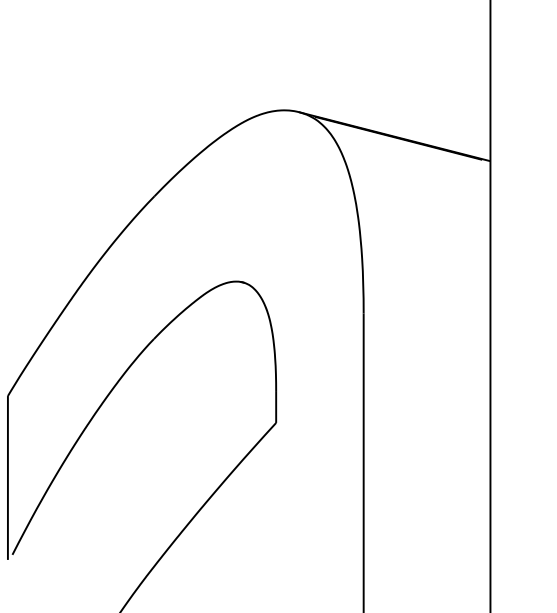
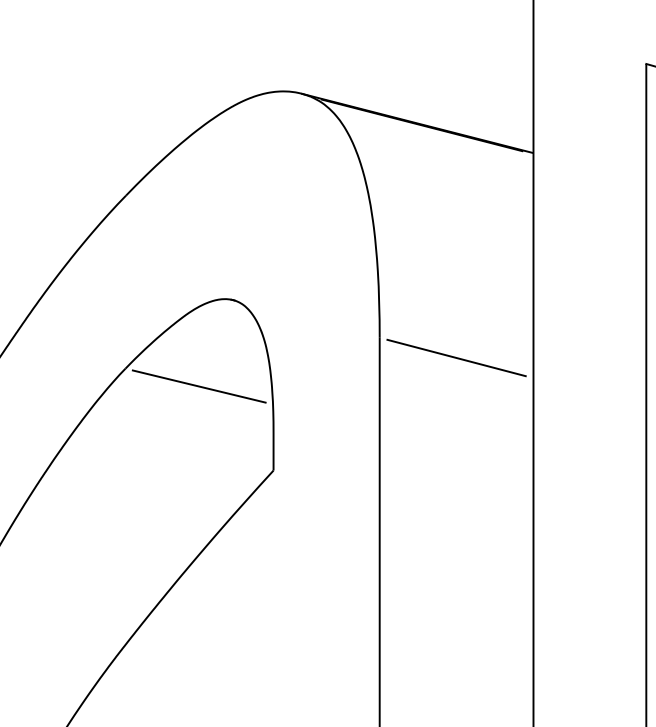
line: (427, 330) -> (457, 358), added
line: (214, 353) -> (198, 386), added

